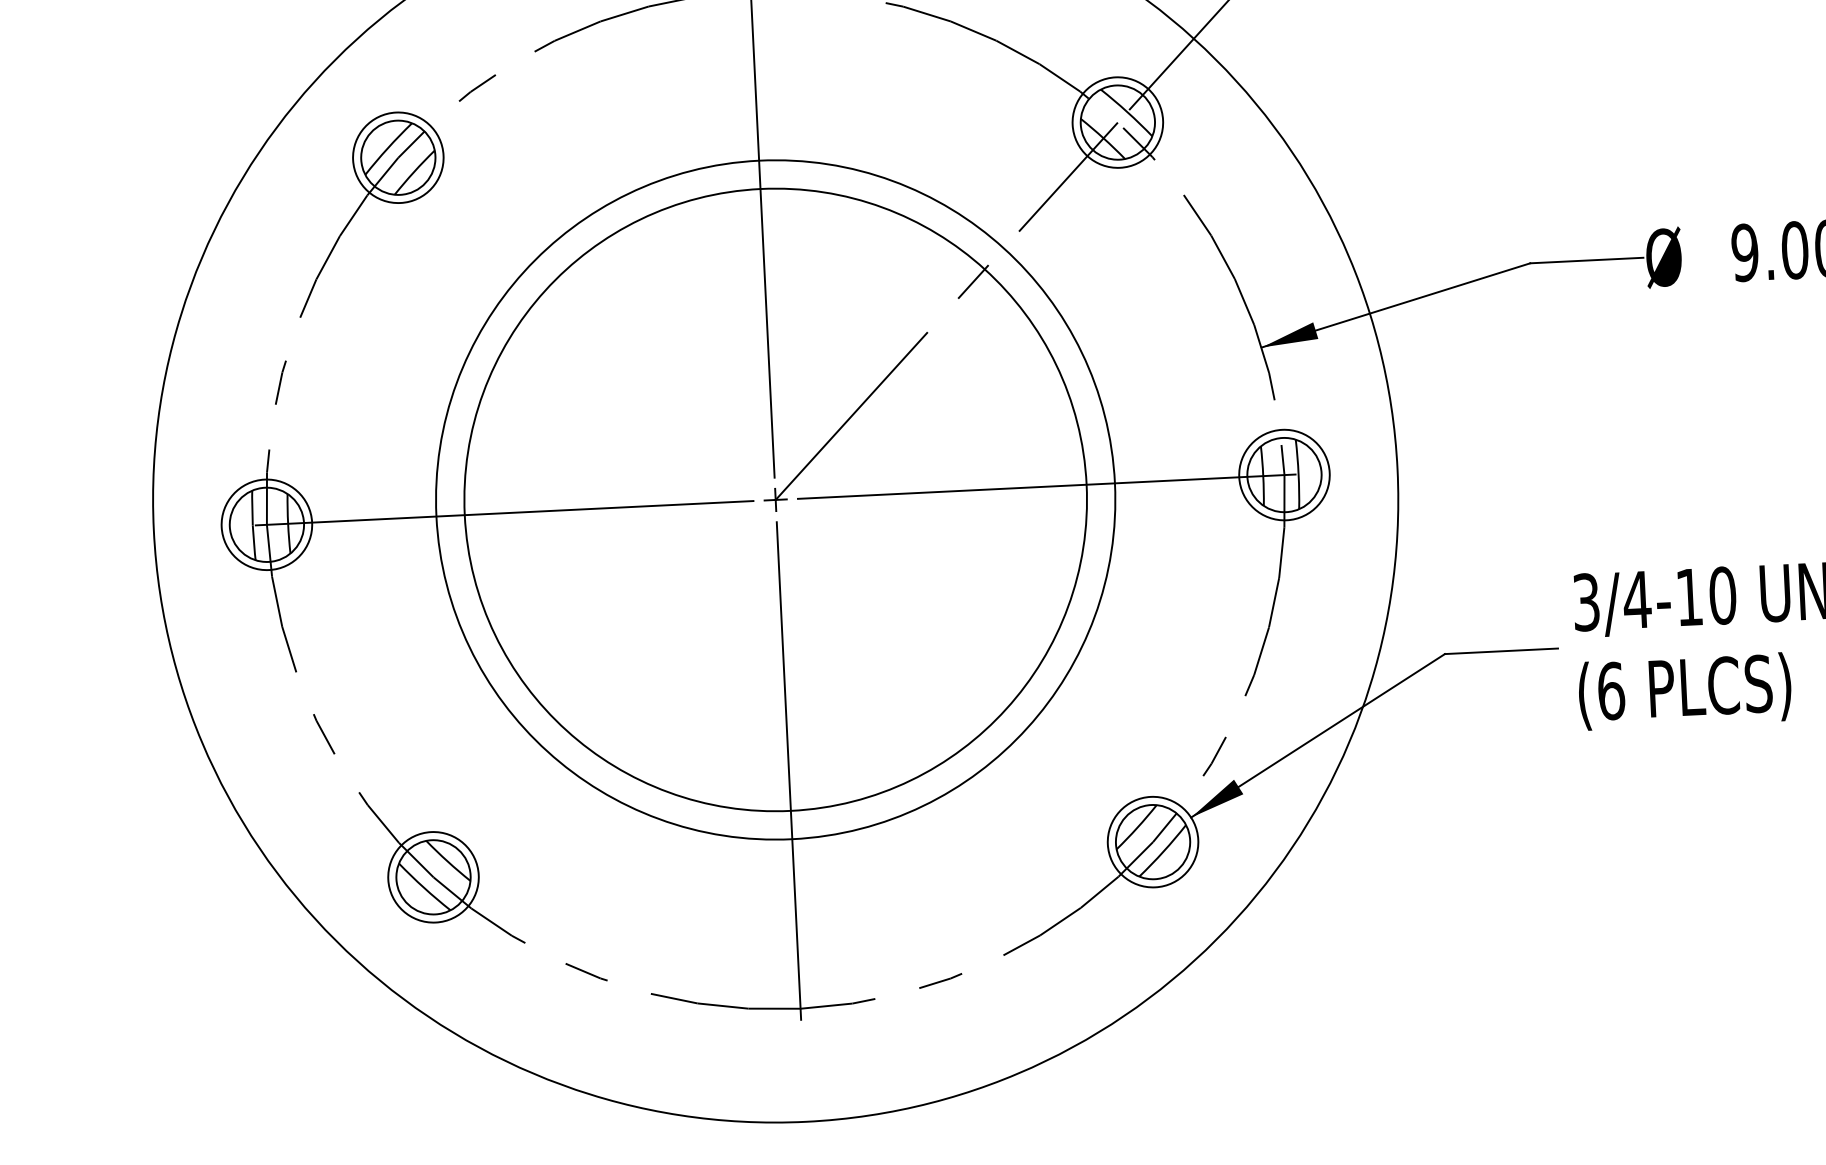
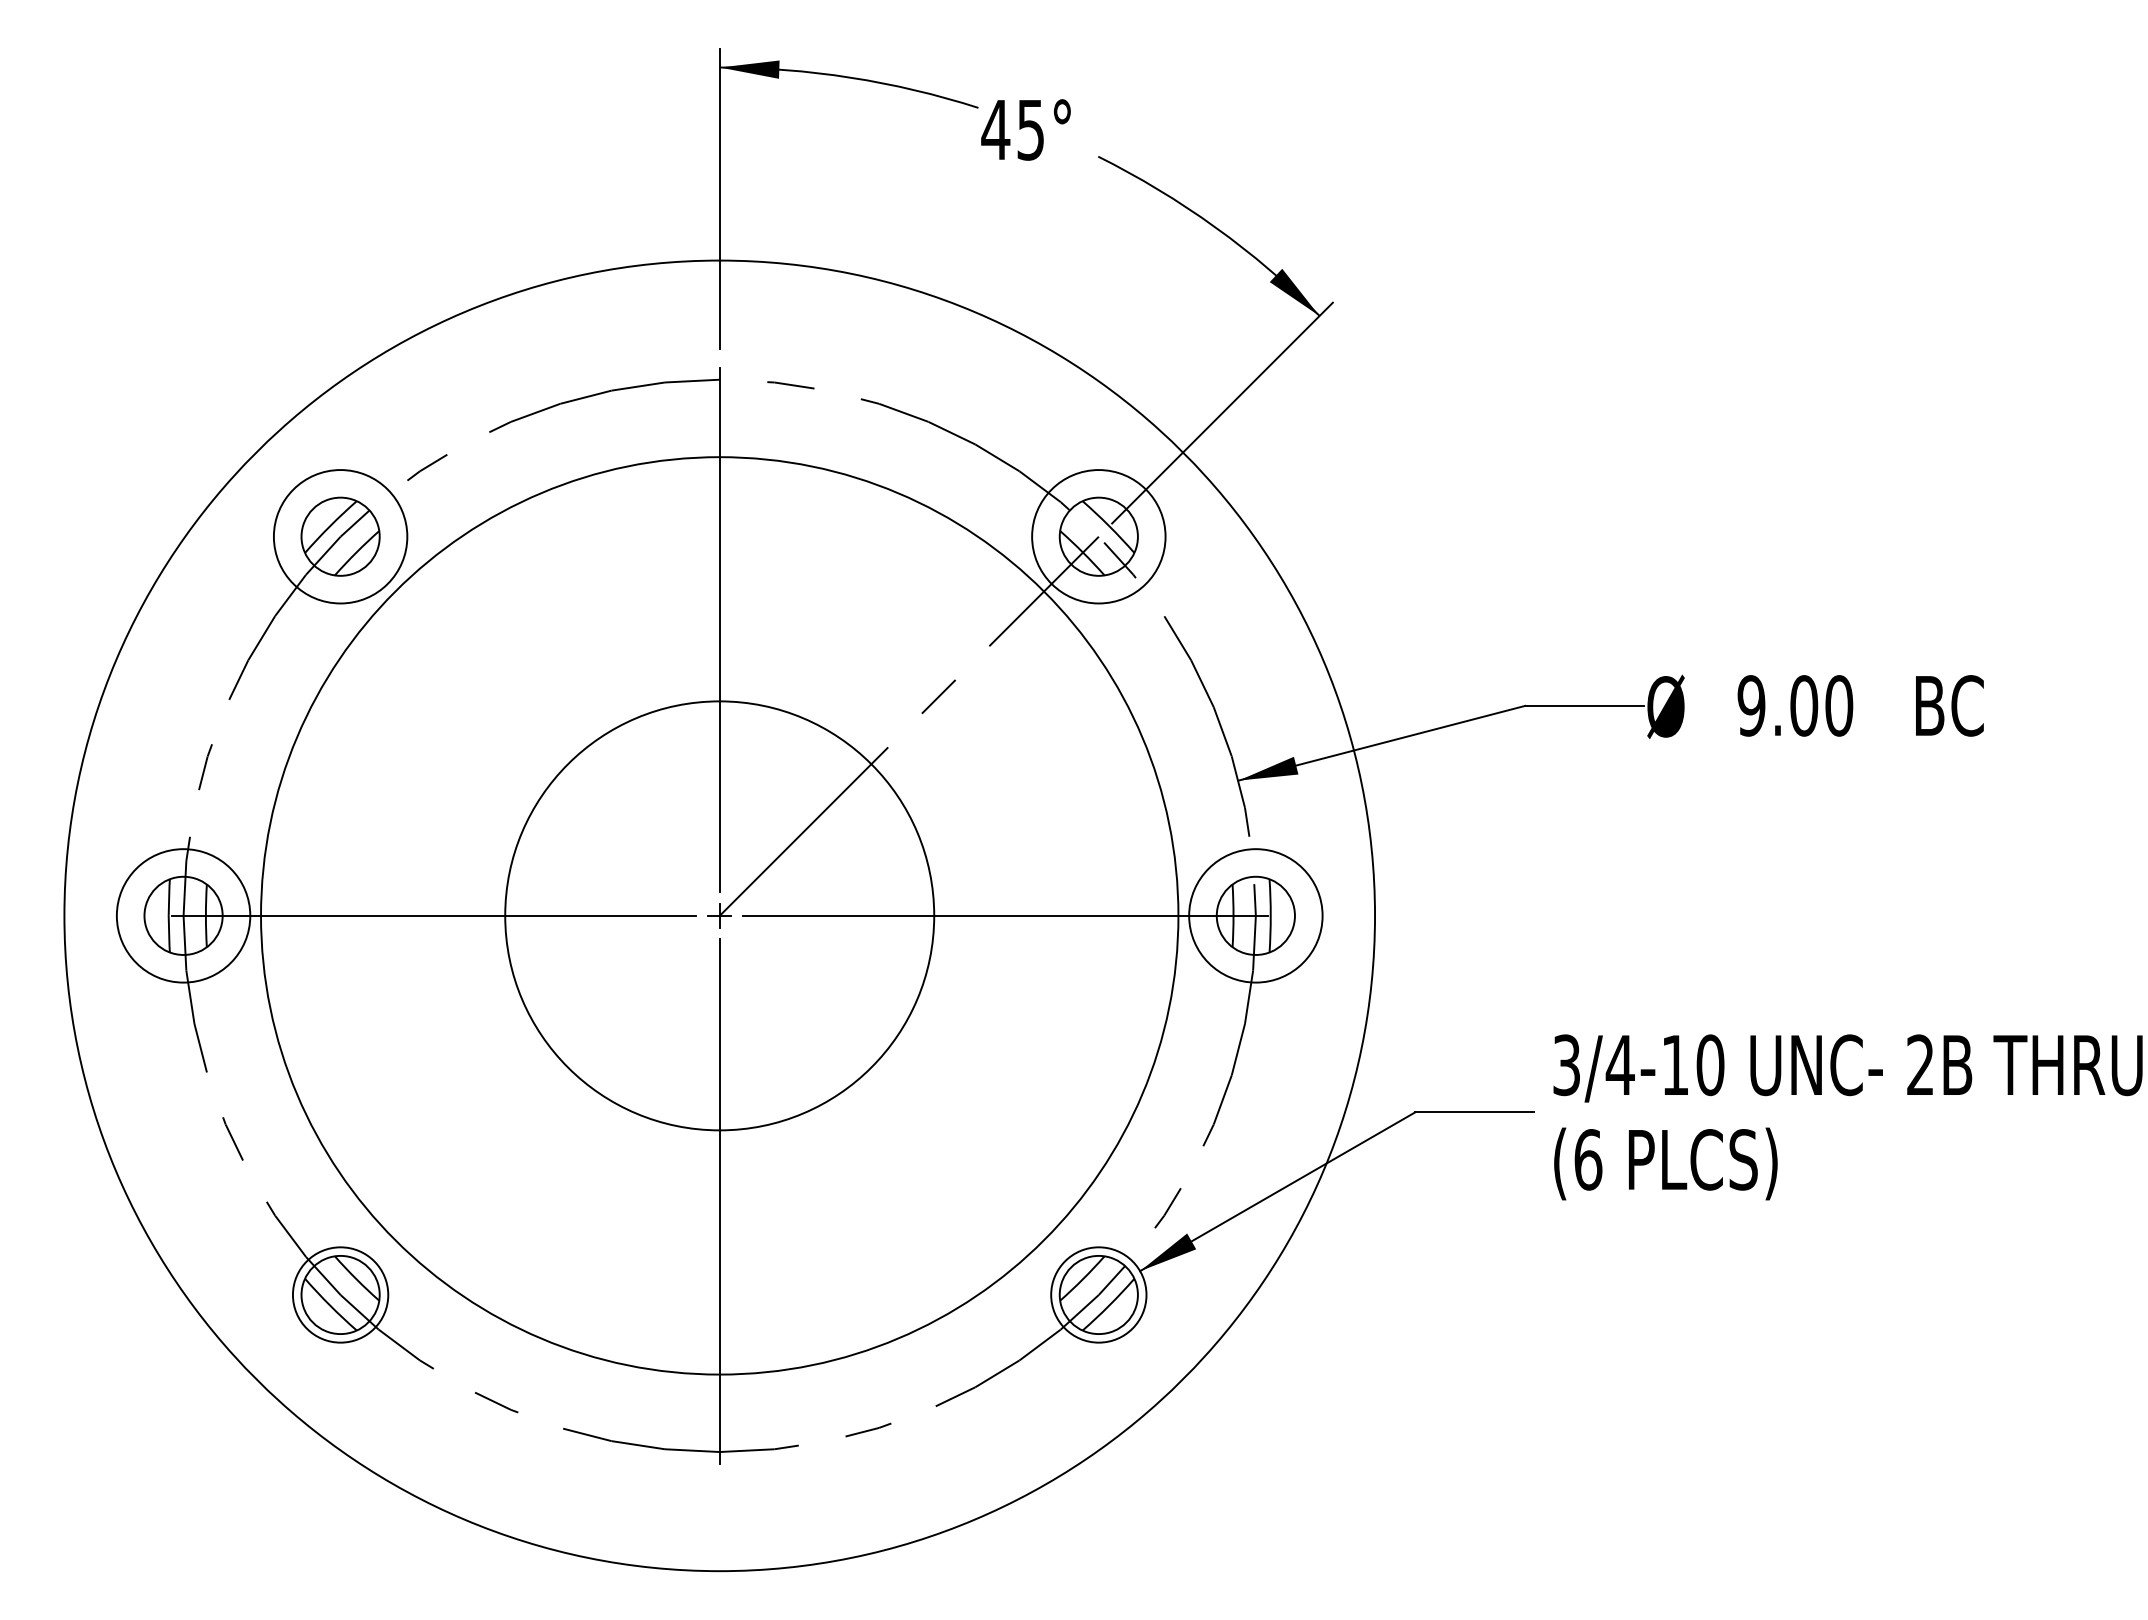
circle: (1117, 122) -> (1098, 536), size x1.4
circle: (398, 157) -> (340, 536), size x1.4
circle: (1284, 474) -> (1255, 915), size x1.4
circle: (775, 499) -> (719, 915), size x0.6
circle: (775, 499) -> (719, 915), size x1.4
circle: (266, 524) -> (183, 915), size x1.4

